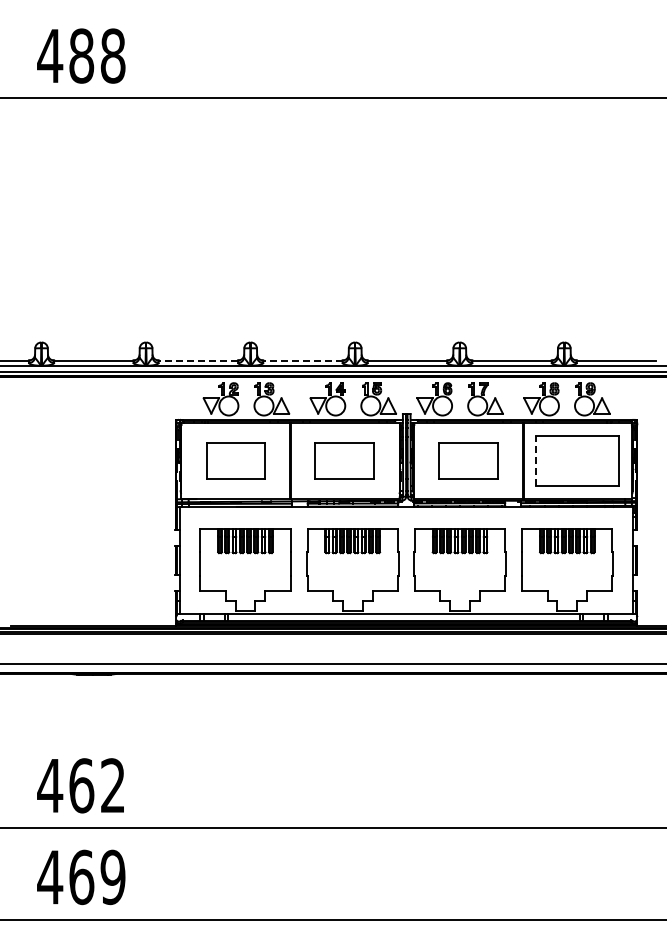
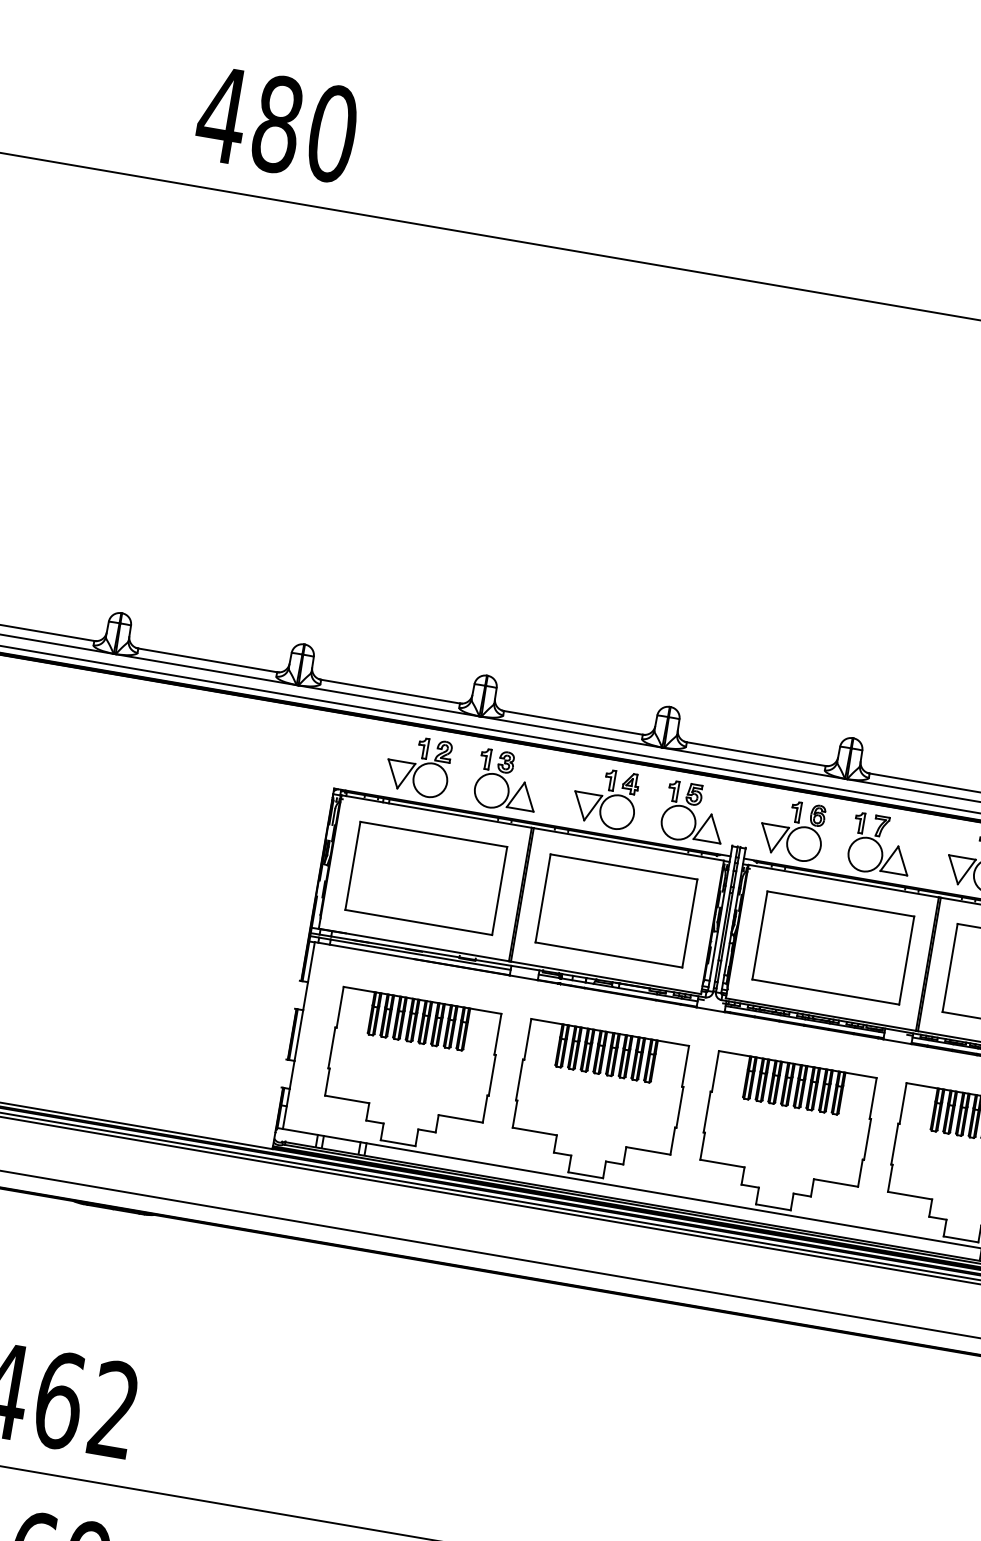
text: (112, 55) -> (331, 132), 488 -> 480
line: (198, 360) -> (390, 691), dashed -> solid
line: (302, 360) -> (572, 722), dashed -> solid
part: (235, 460) -> (425, 877), size x1.43
part: (344, 460) -> (616, 910), size x1.43
part: (468, 460) -> (833, 947), size x1.43
line: (535, 460) -> (950, 967), dashed -> solid

